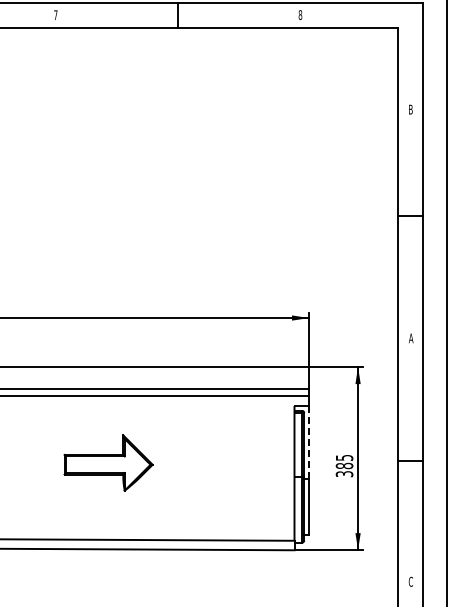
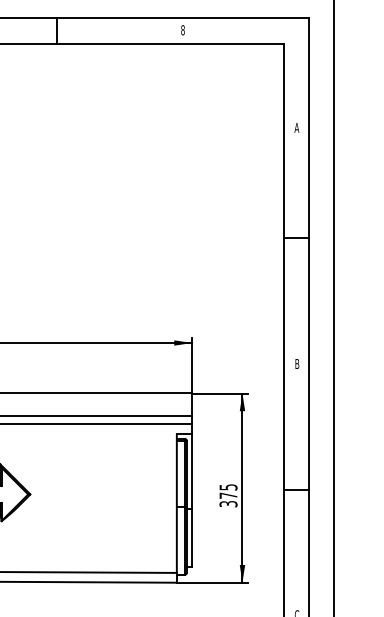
text: (410, 109) -> (296, 127), B -> A
text: (411, 338) -> (297, 364), A -> B
line: (309, 442) -> (192, 471), dashed -> solid
text: (344, 465) -> (228, 495), 385 -> 375

